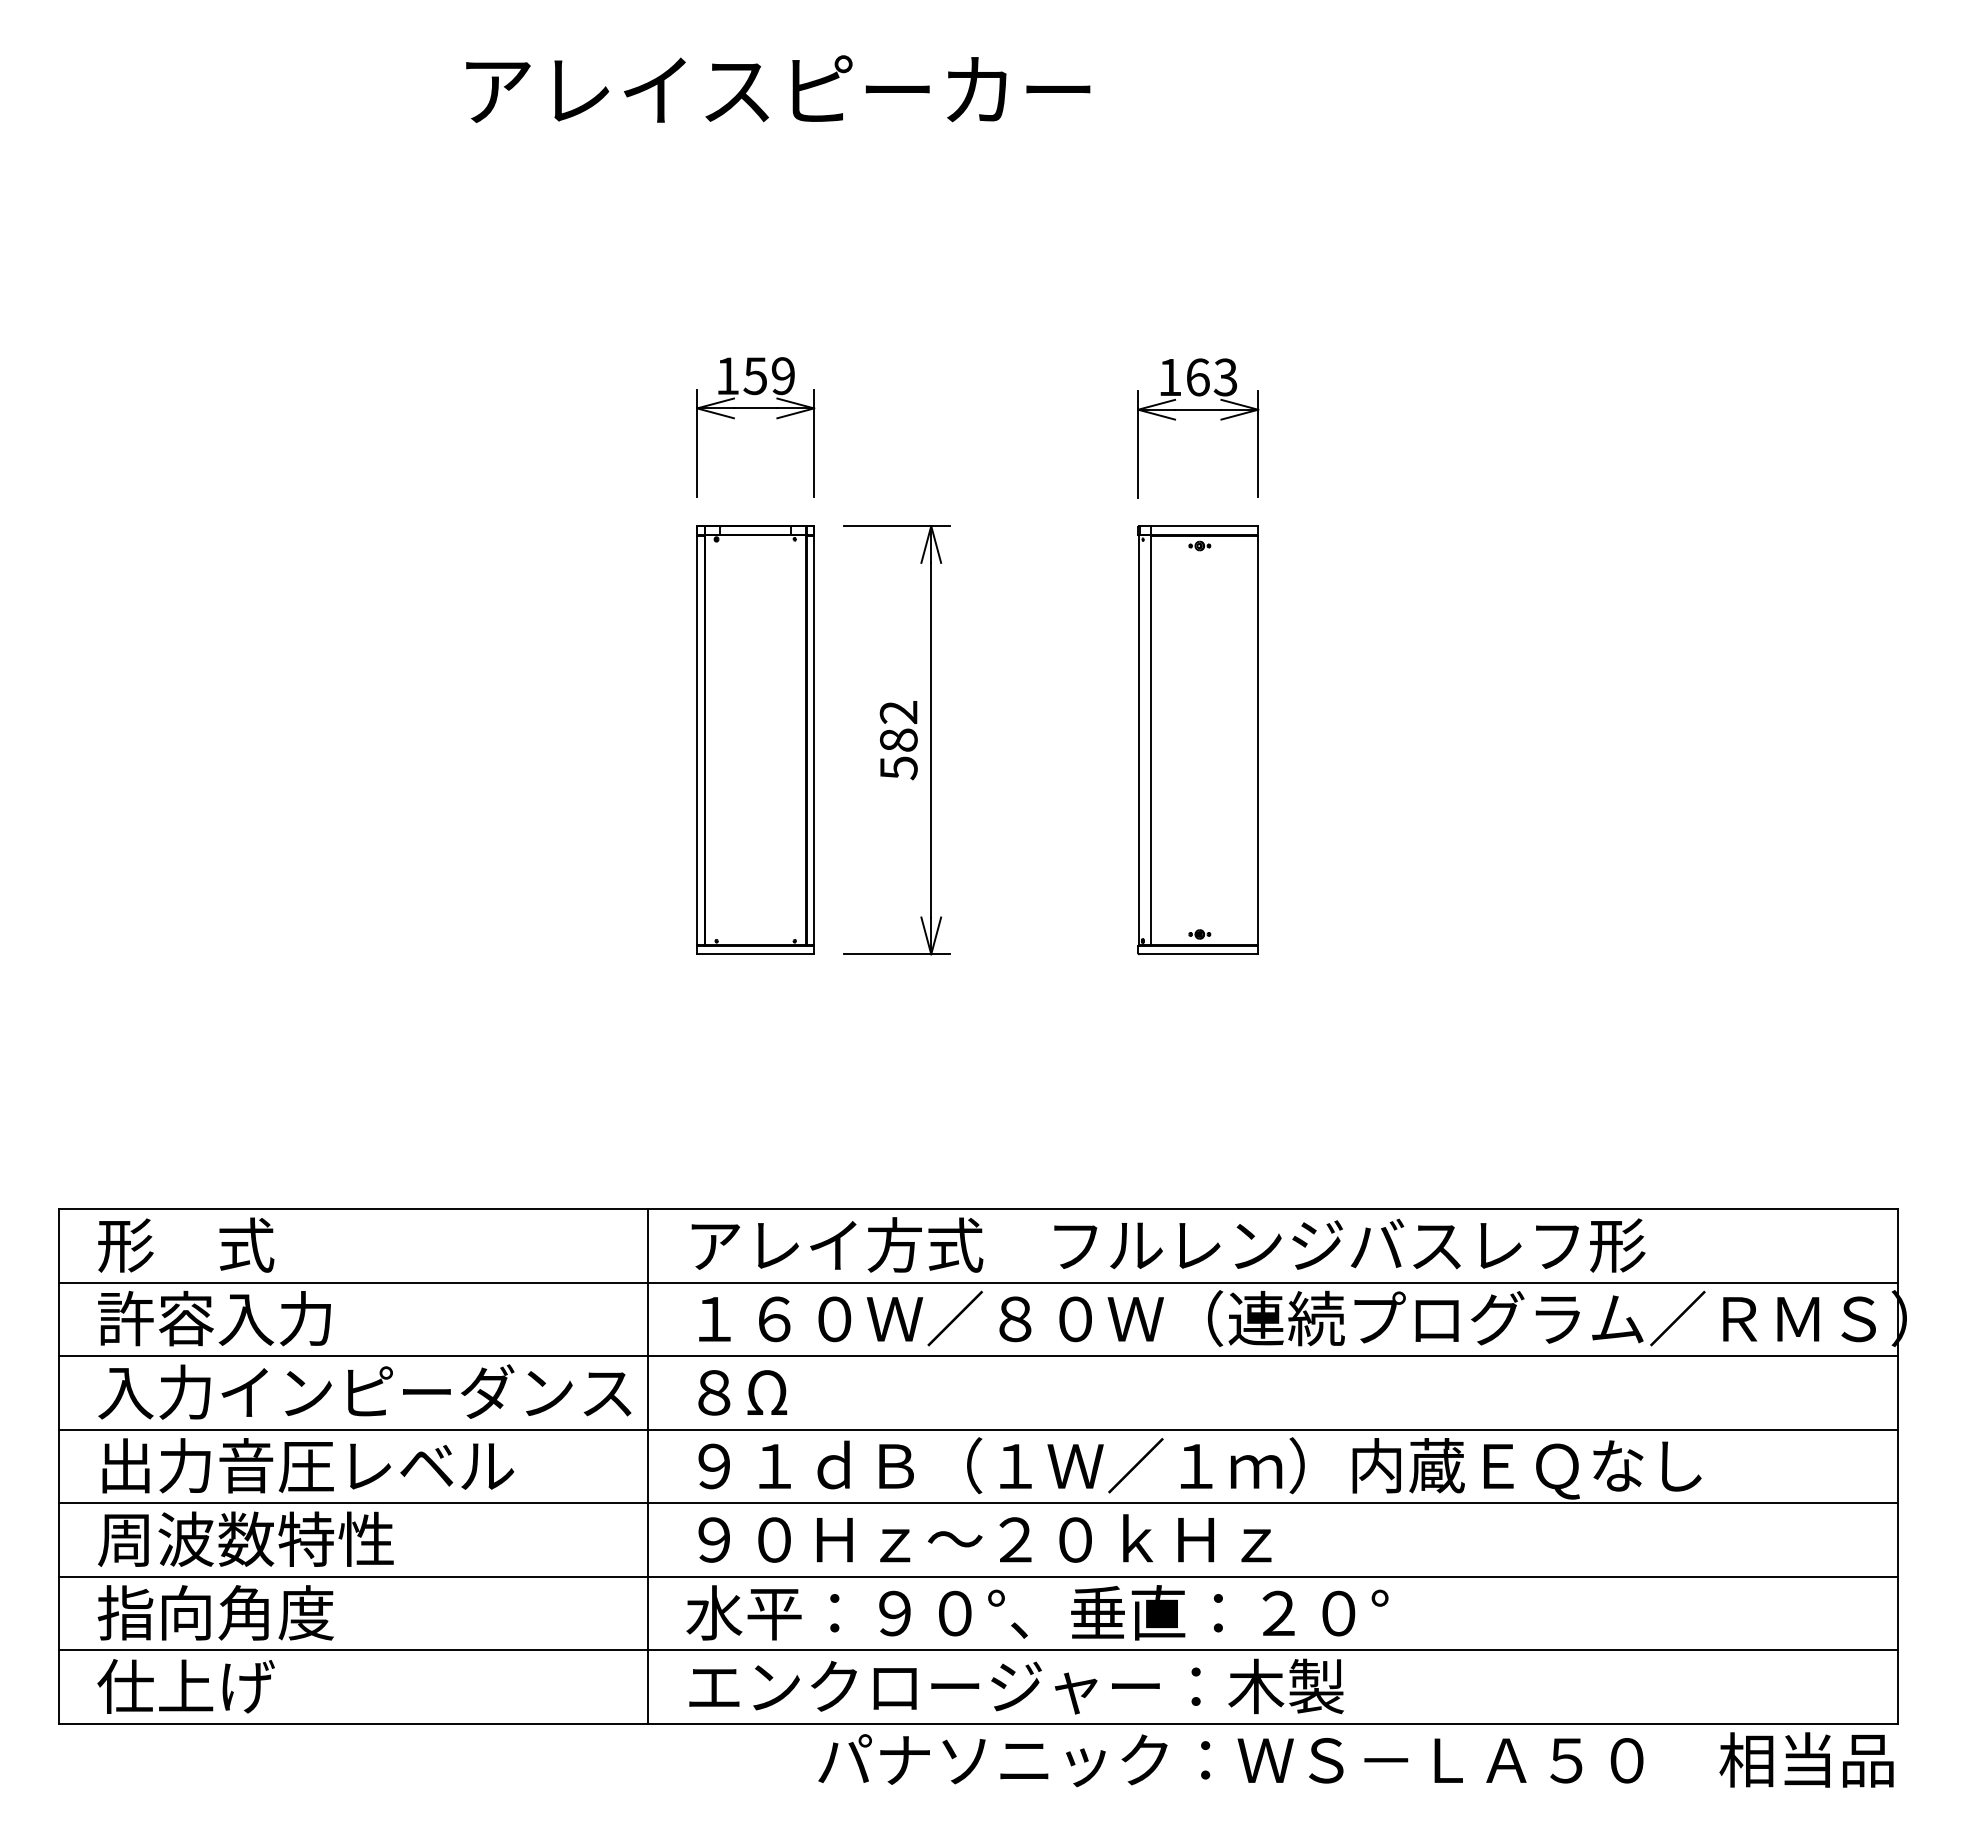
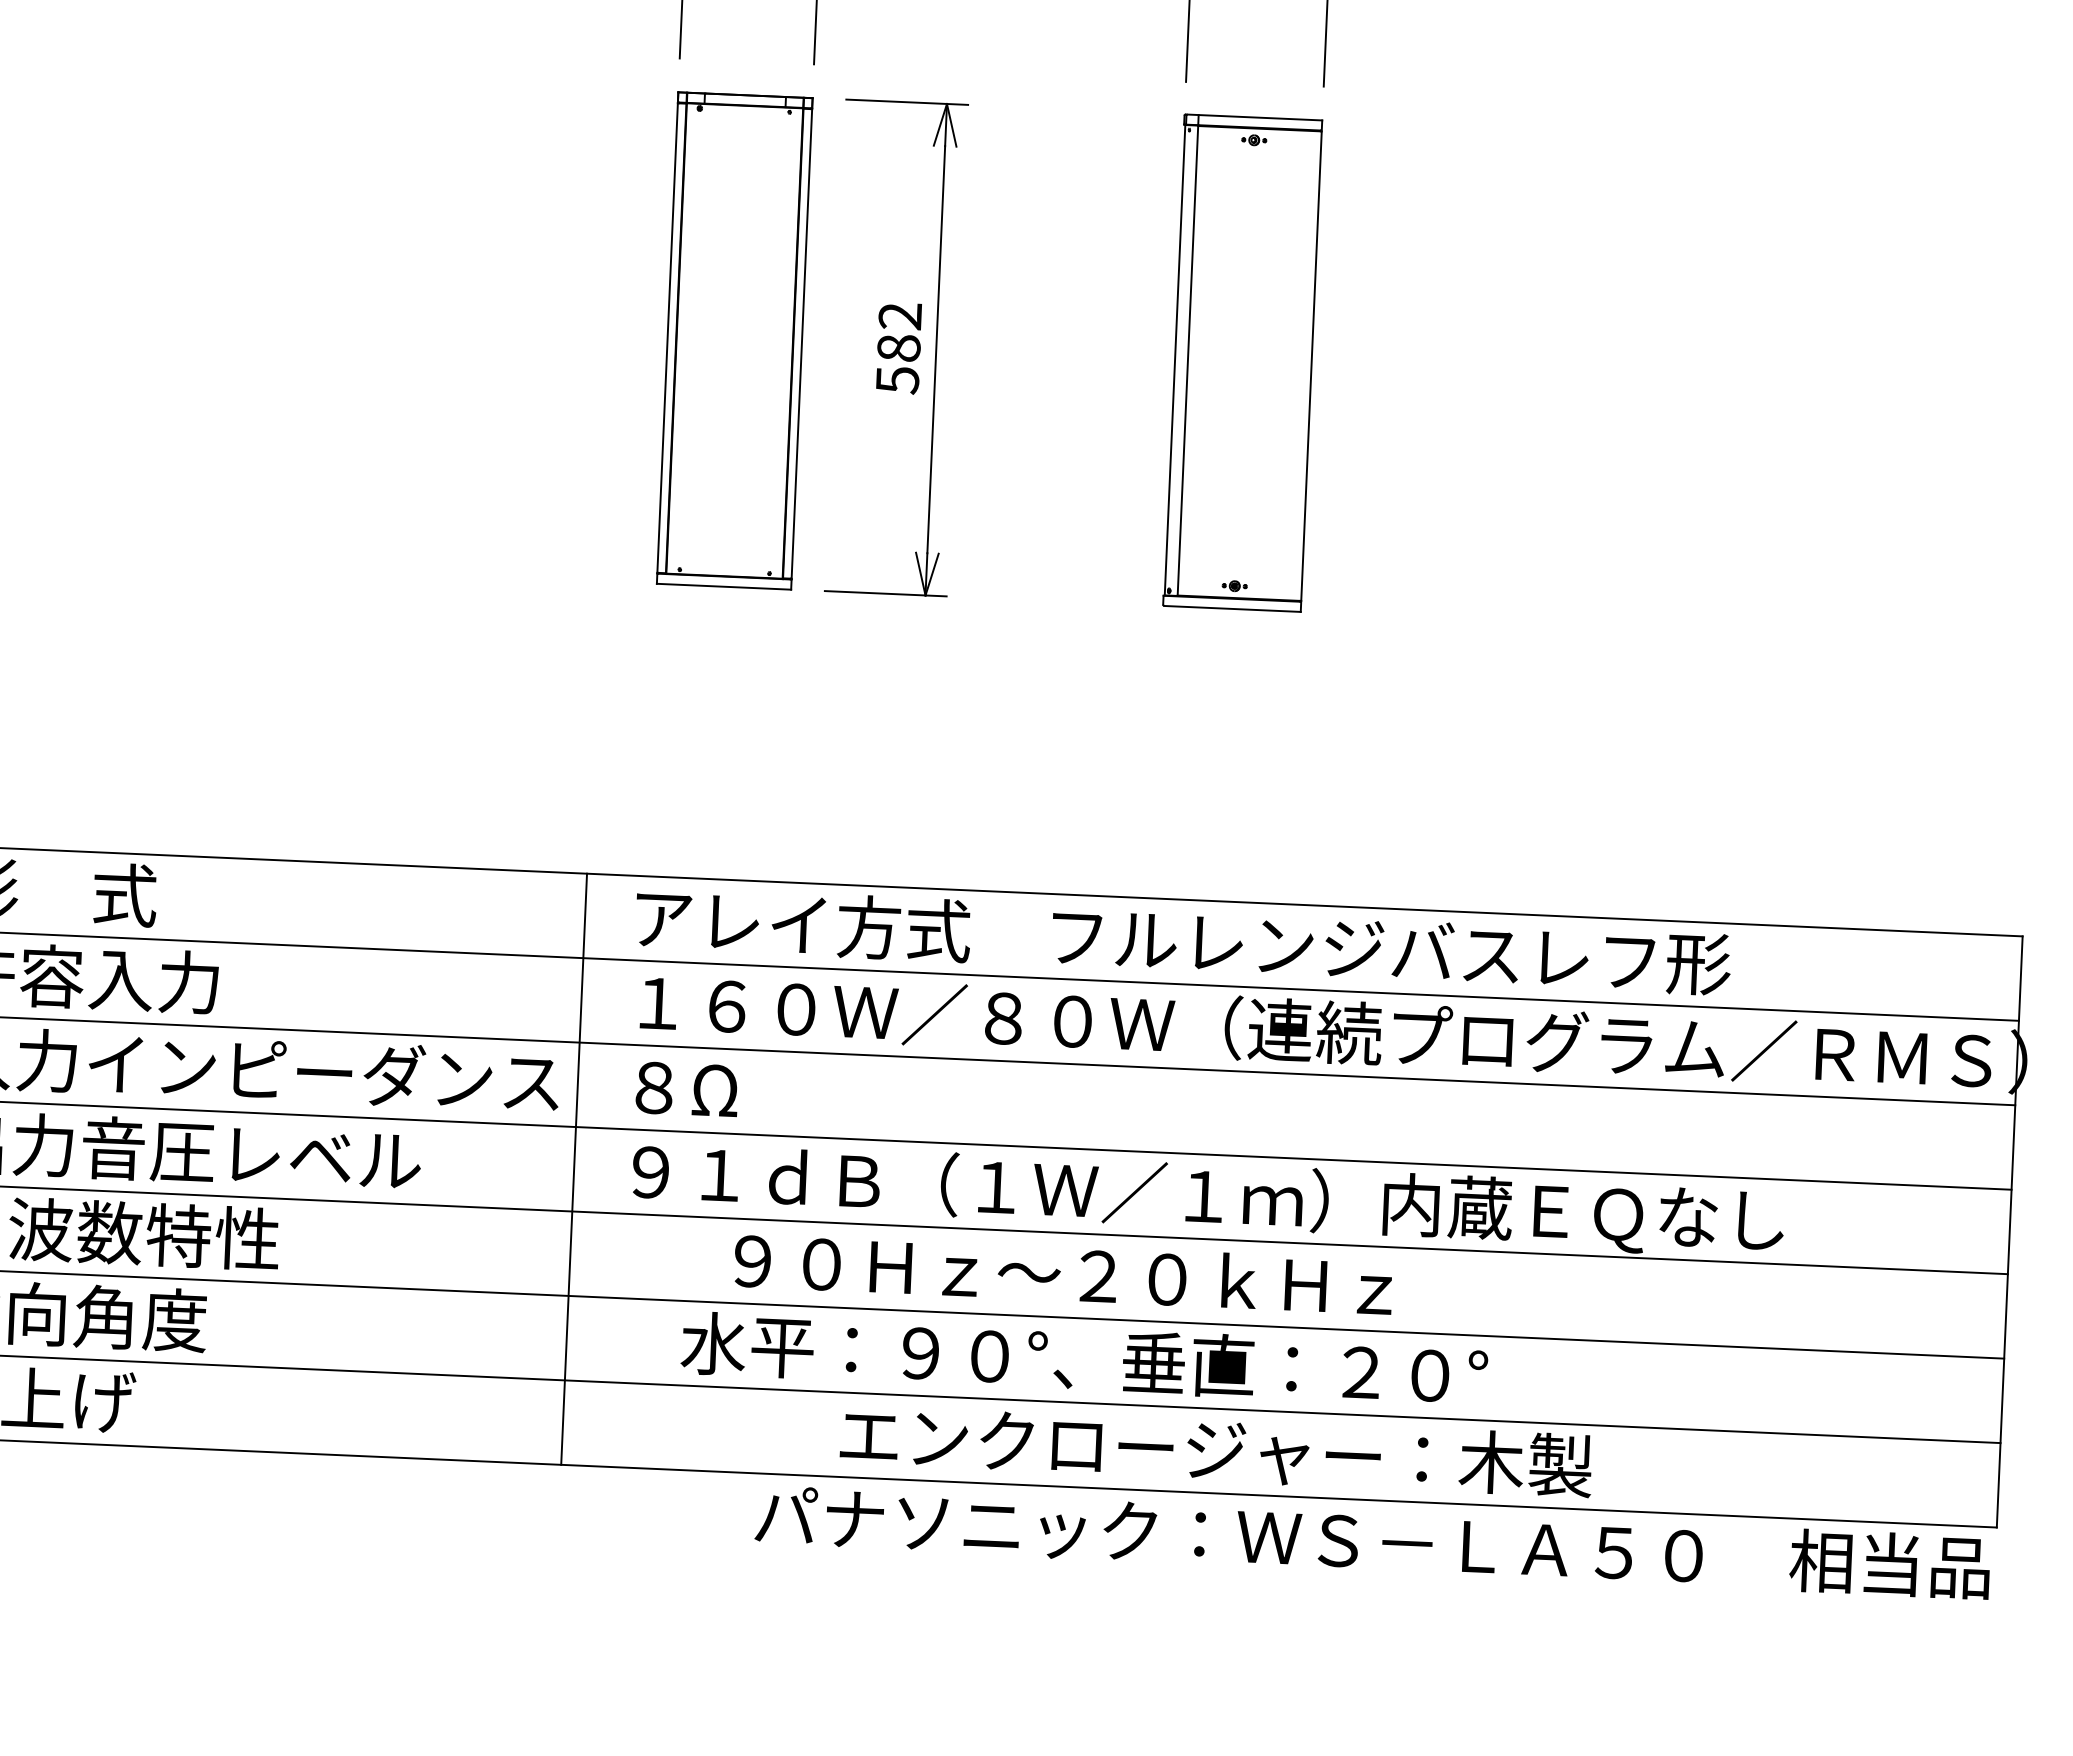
text: (984, 1538) -> (1062, 1273), moved
text: (1037, 1612) -> (1084, 1359), moved
text: (1016, 1686) -> (1216, 1450), moved

